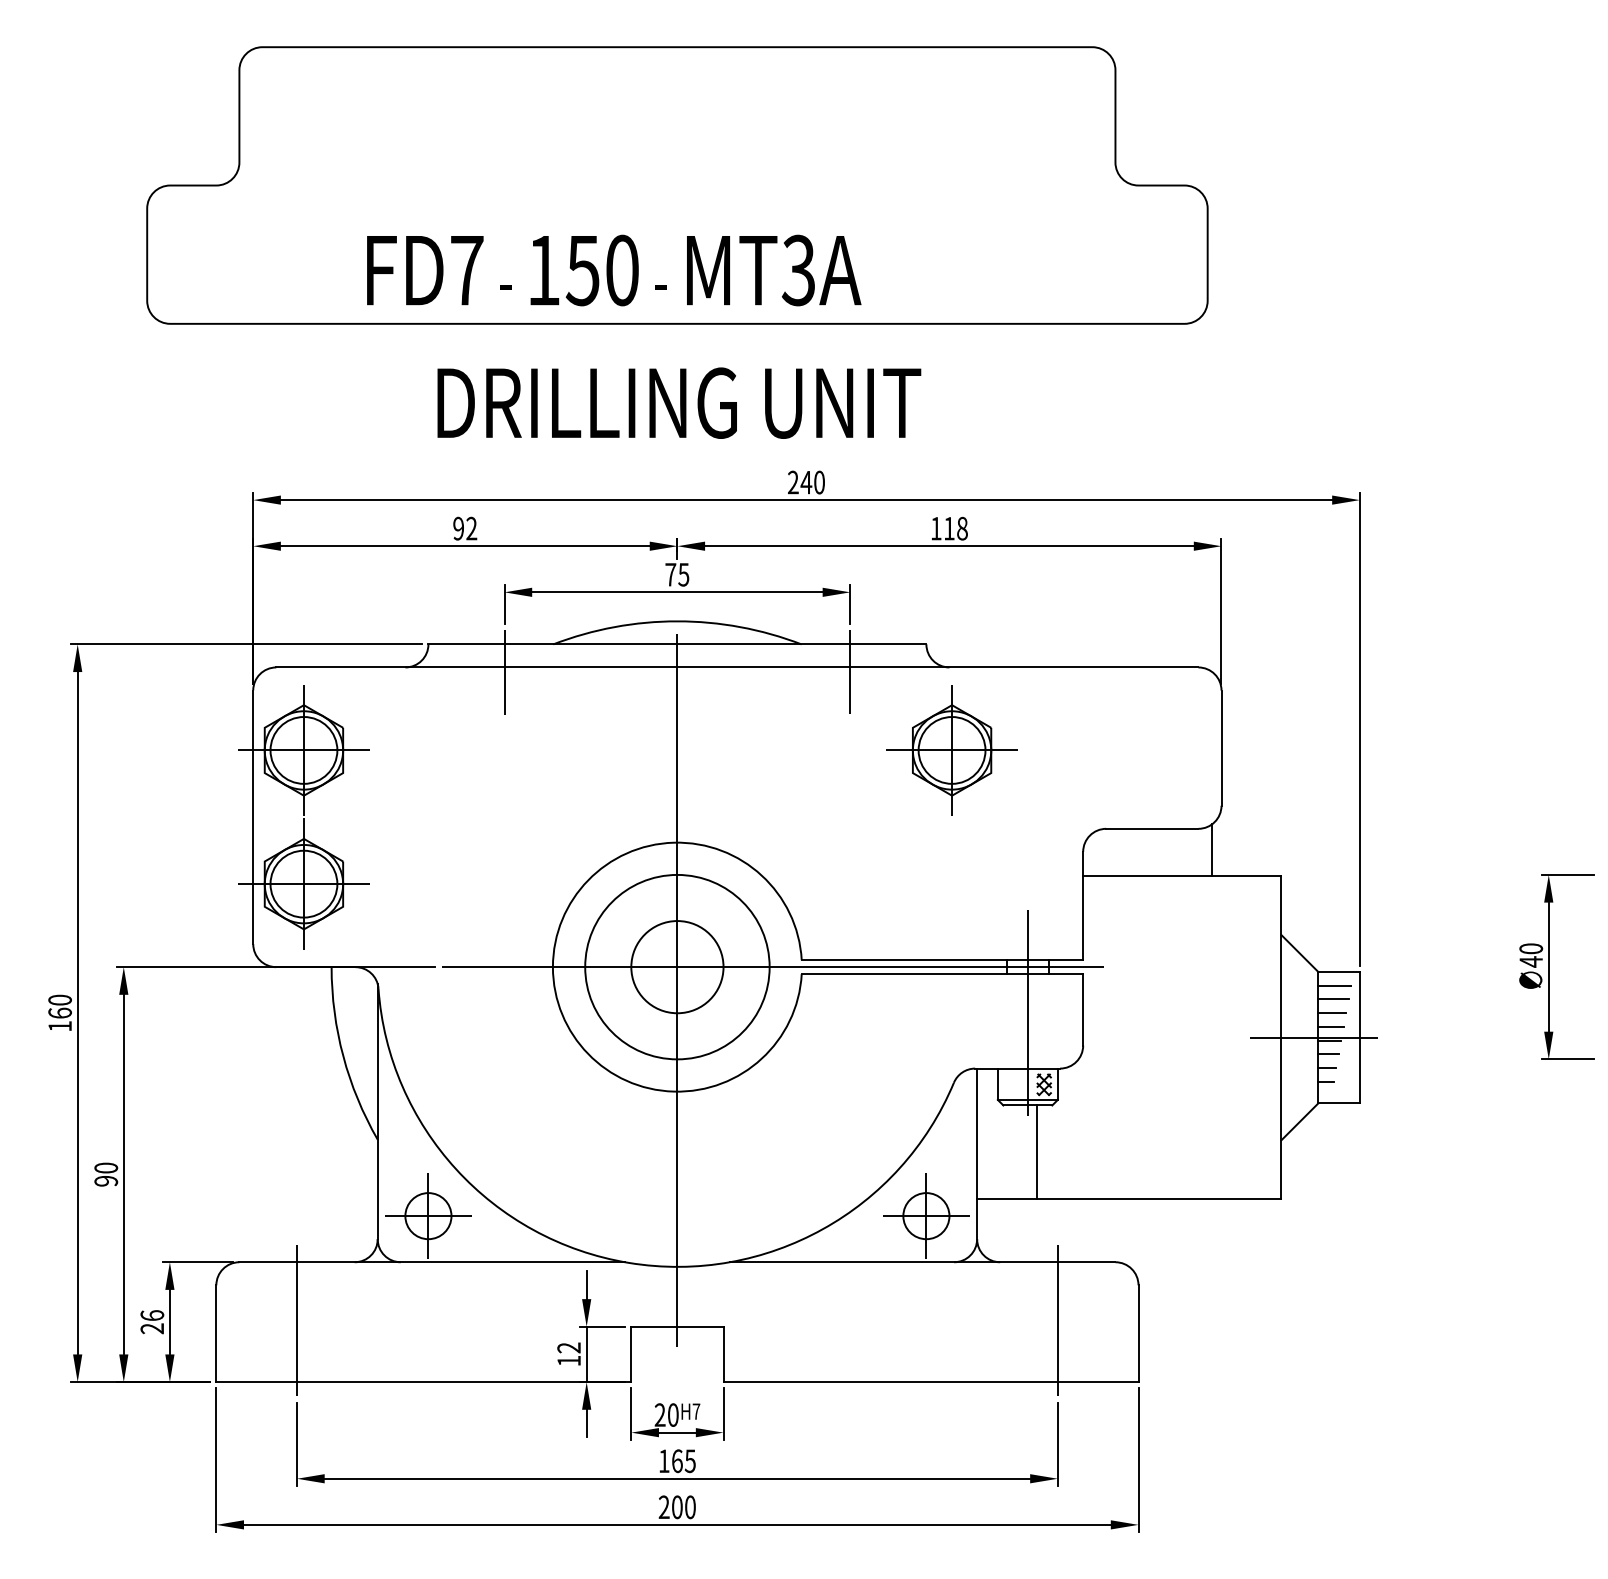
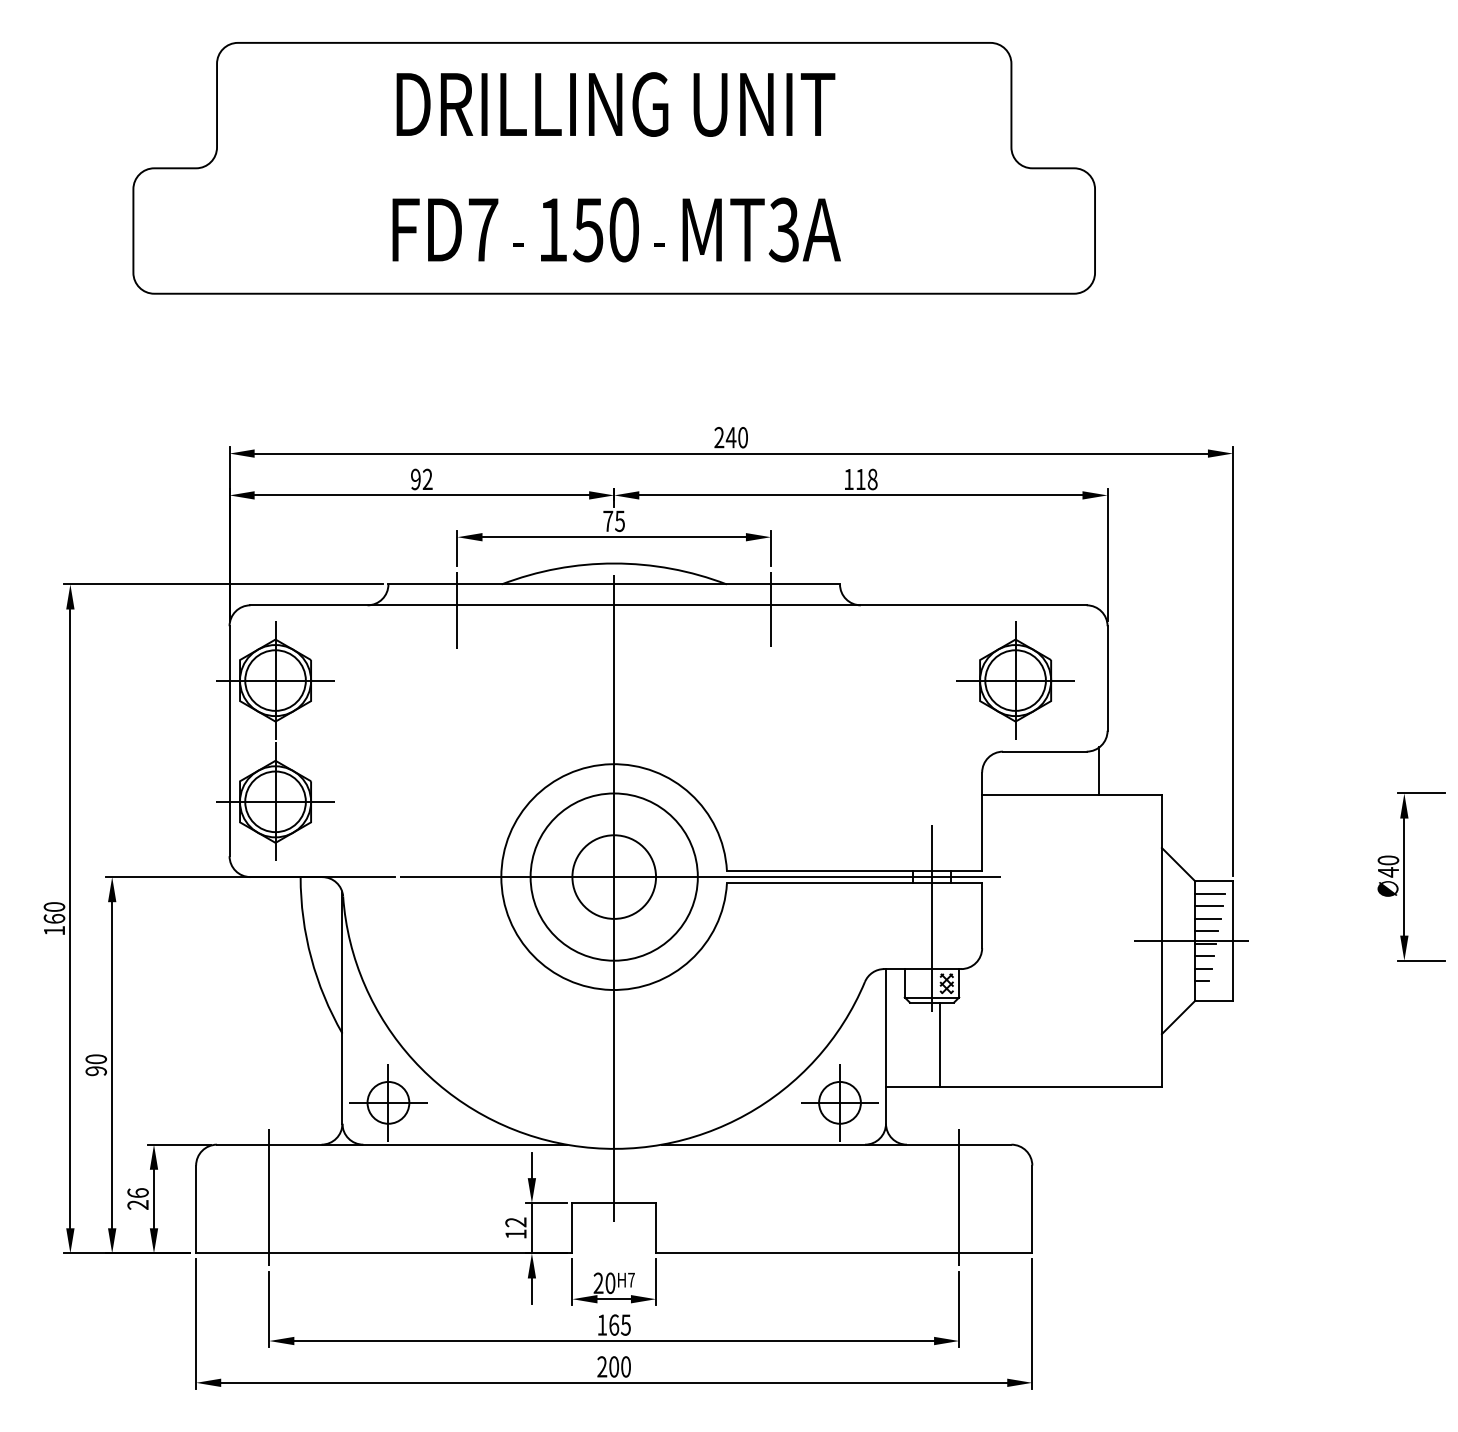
text: (614, 270) -> (617, 229), moved
text: (679, 402) -> (616, 103), moved
part: (951, 750) -> (1015, 680), moved

